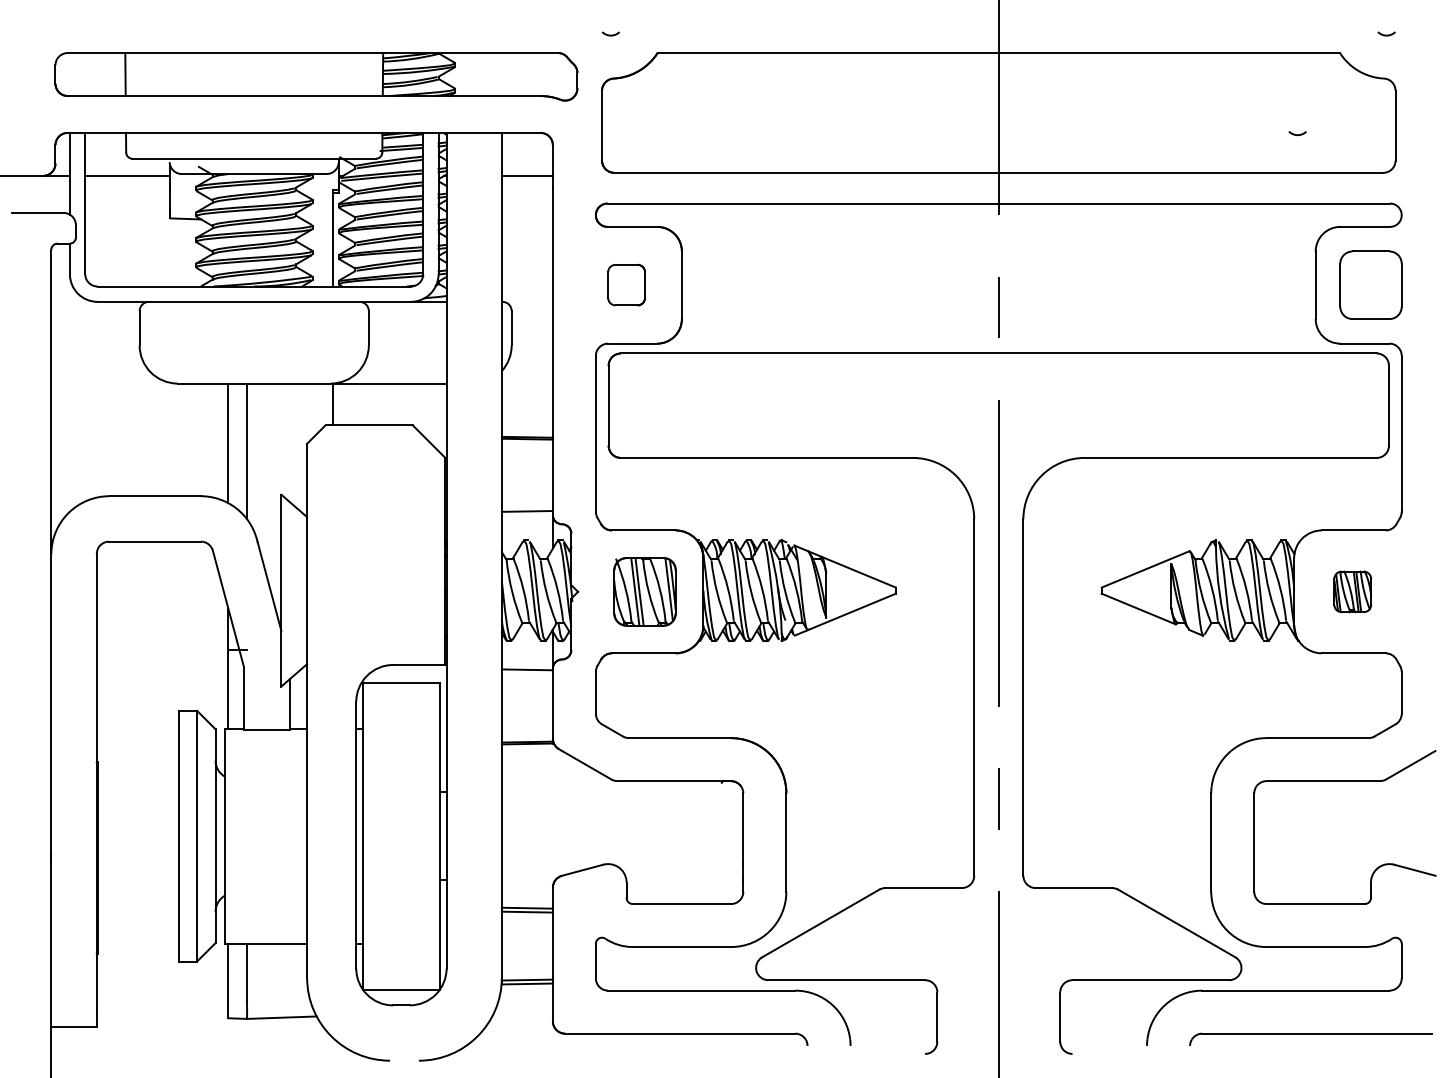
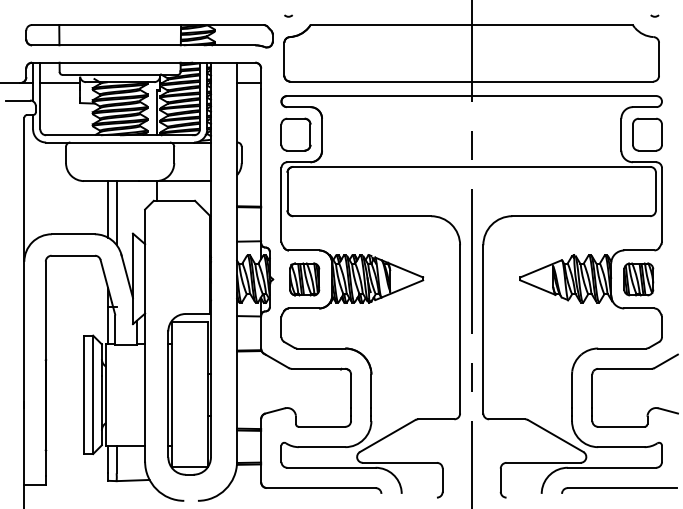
arc: (1296, 132) -> (612, 62), removed
part: (625, 284) -> (295, 134), size x1.67
part: (1351, 591) -> (638, 279), size x1.67

